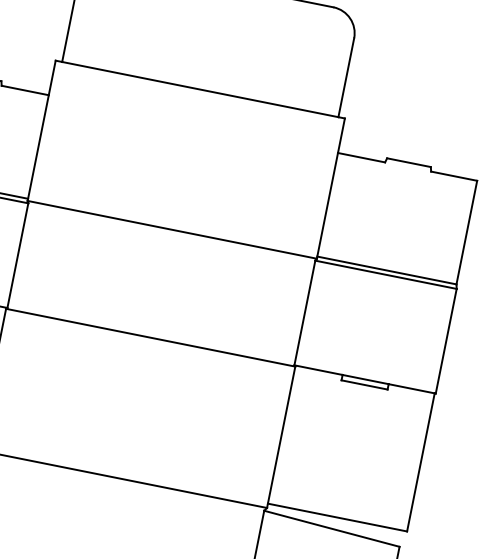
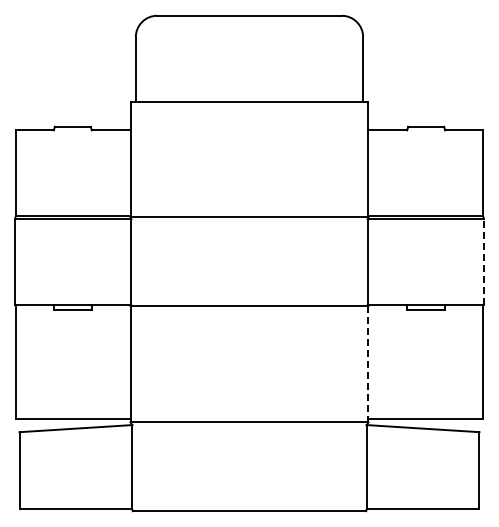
line: (445, 340) -> (483, 261), solid -> dashed
line: (281, 437) -> (368, 364), solid -> dashed

